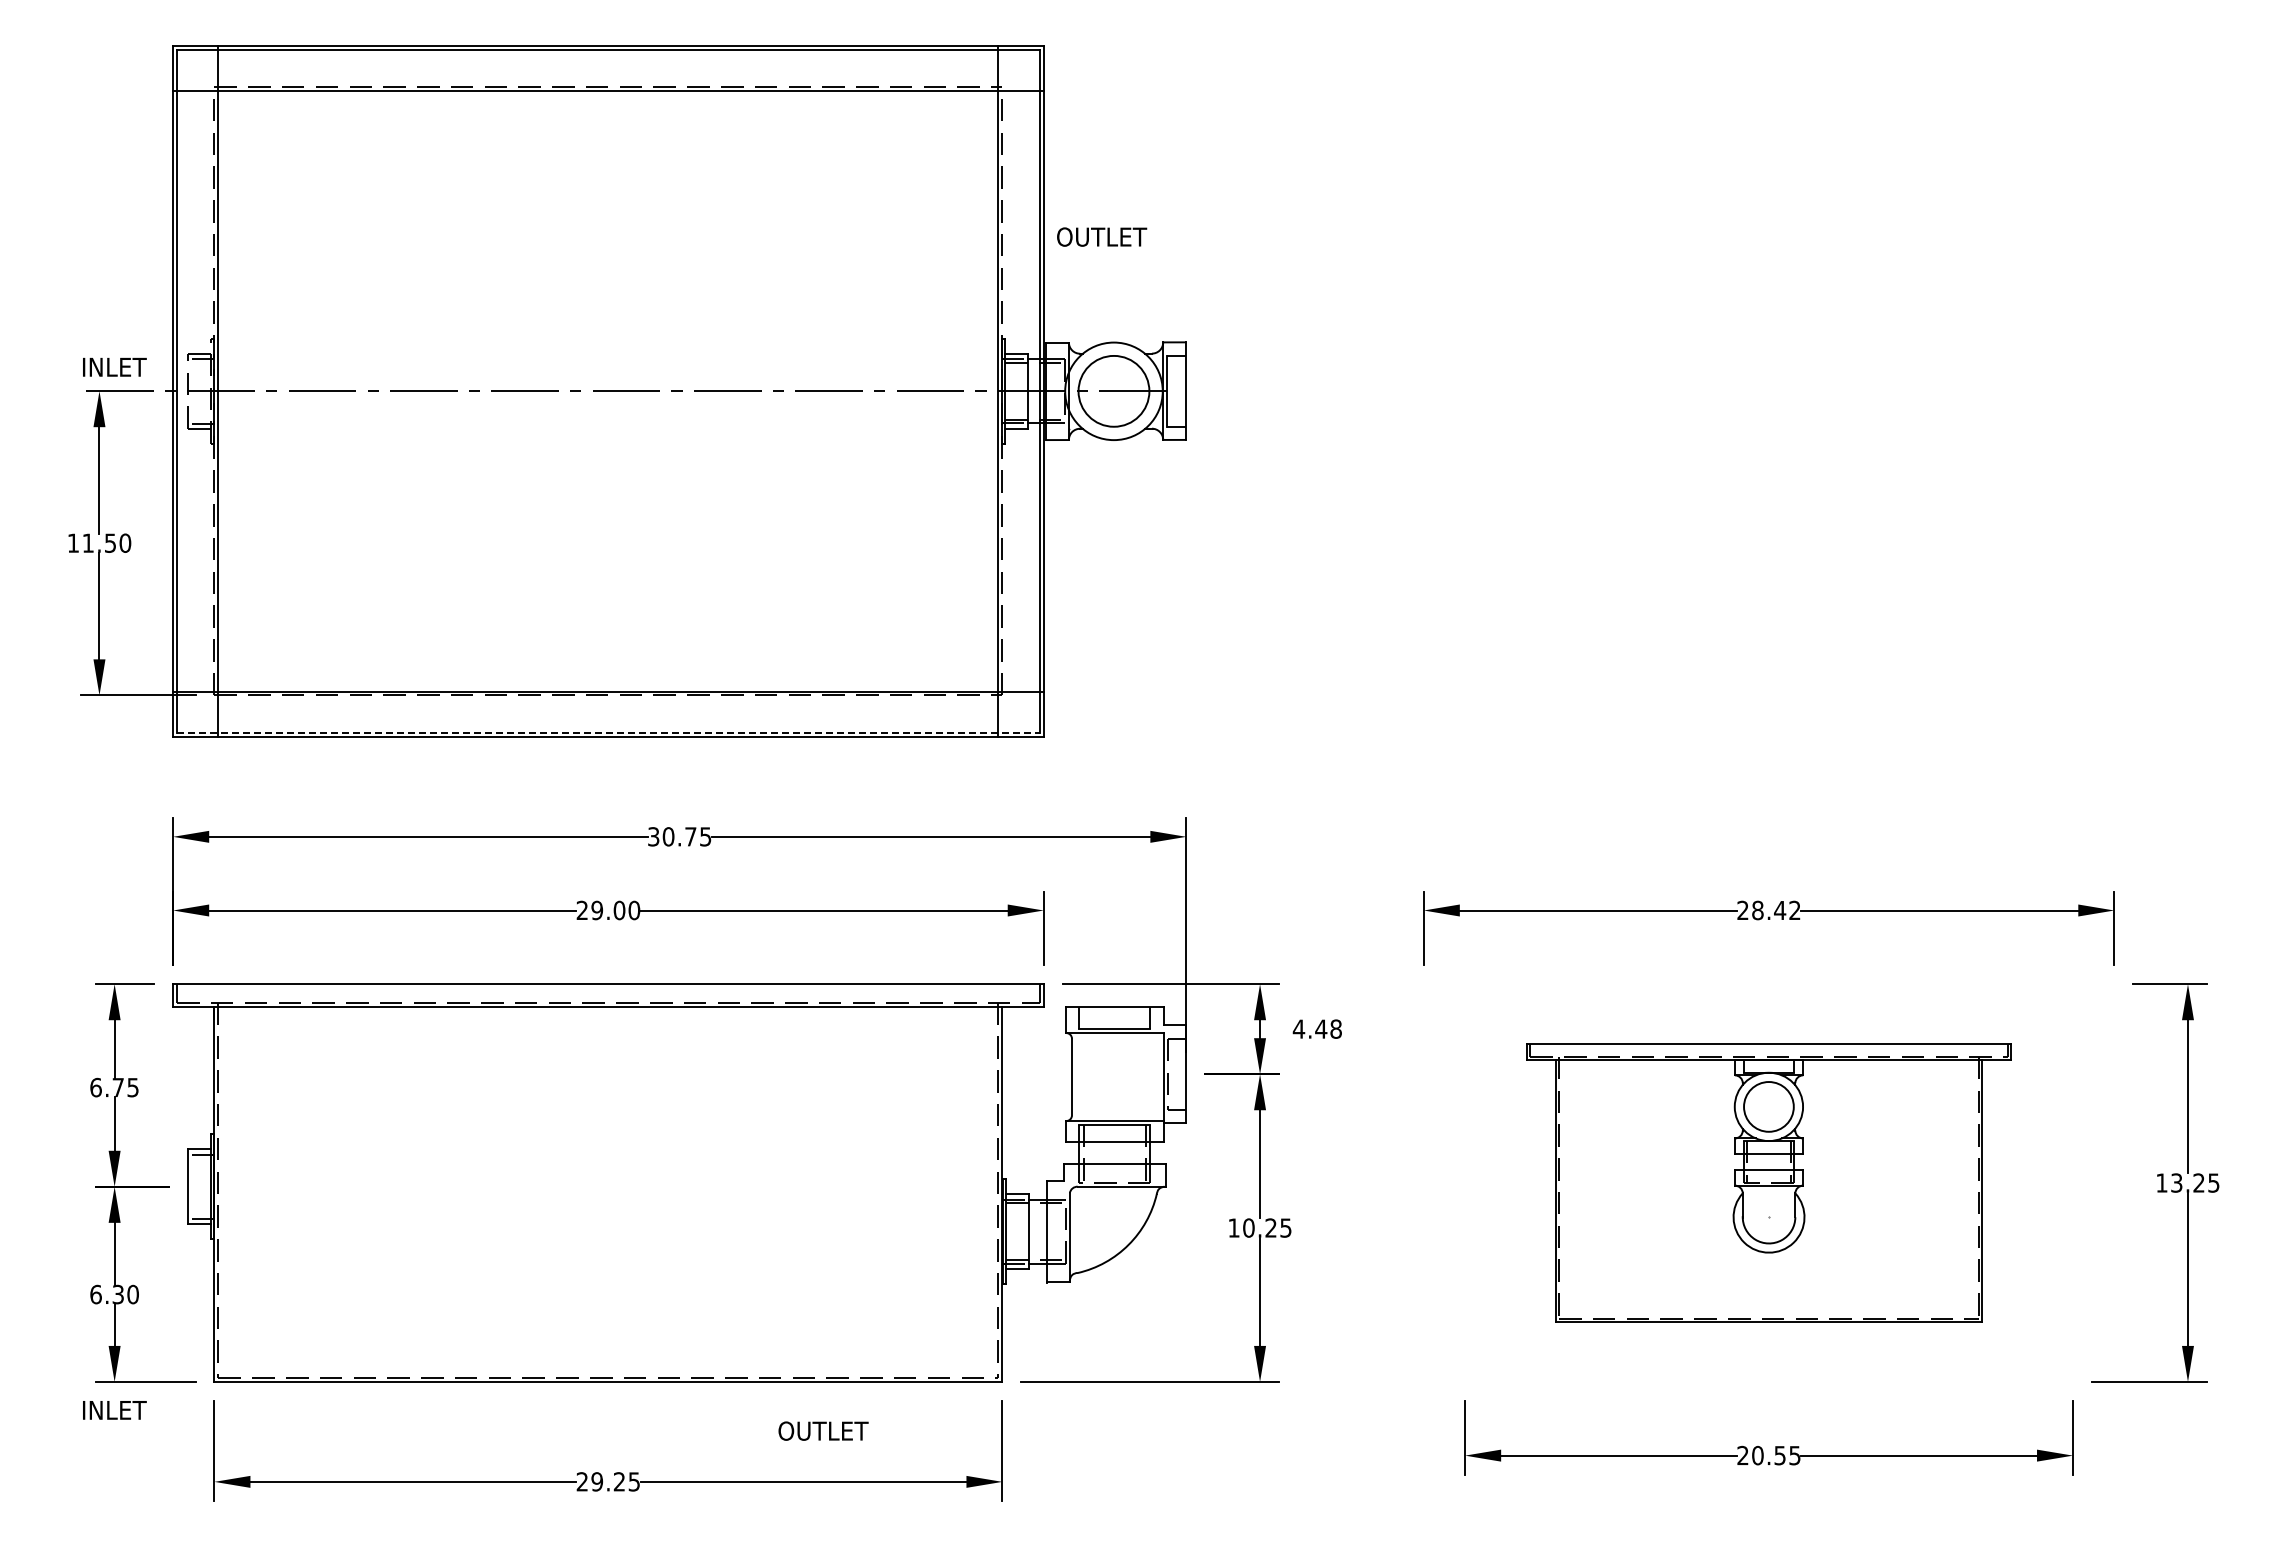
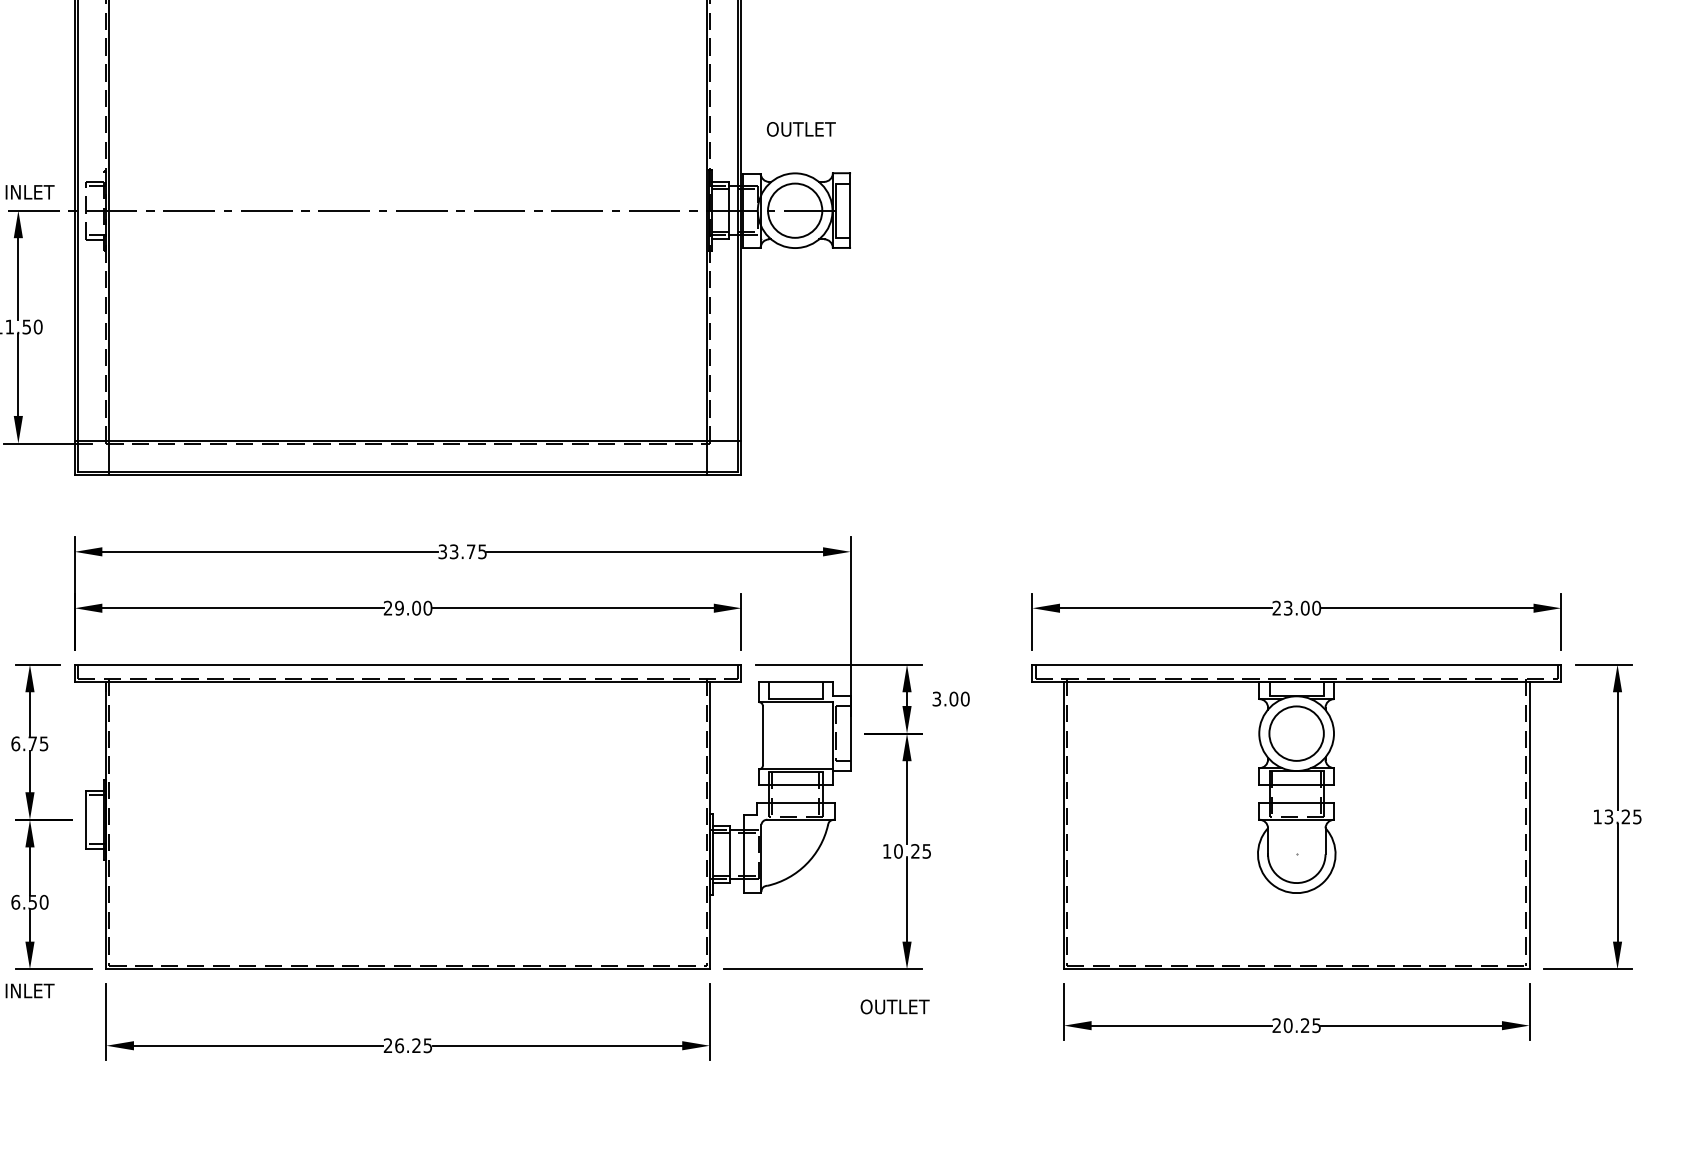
text: (1102, 236) -> (801, 128), moved
line: (608, 732) -> (408, 471), dashed -> solid
text: (668, 836) -> (454, 551), 30.75 -> 33.75
text: (1776, 910) -> (1302, 608), 28.42 -> 23.00
text: (1316, 1028) -> (950, 698), 4.48 -> 3.00
part: (1768, 1182) -> (1296, 816), size x1.43
text: (118, 1293) -> (32, 901), 6.30 -> 6.50
text: (823, 1430) -> (895, 1006), moved
text: (1779, 1455) -> (1304, 1025), 20.55 -> 20.25
text: (597, 1481) -> (399, 1045), 29.25 -> 26.25

